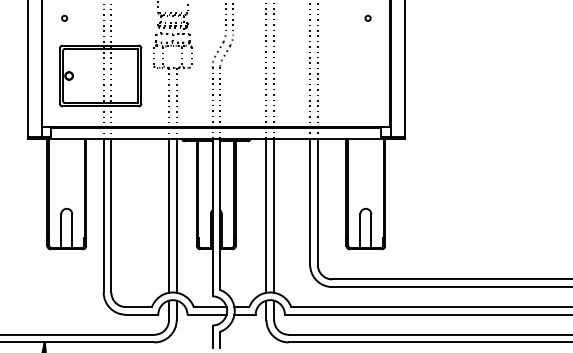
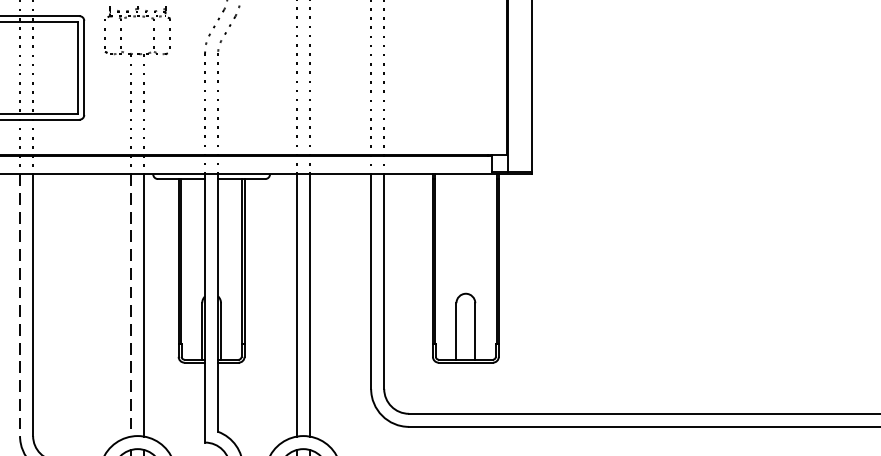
line: (103, 215) -> (19, 305), solid -> dashed
line: (169, 216) -> (131, 306), solid -> dashed

